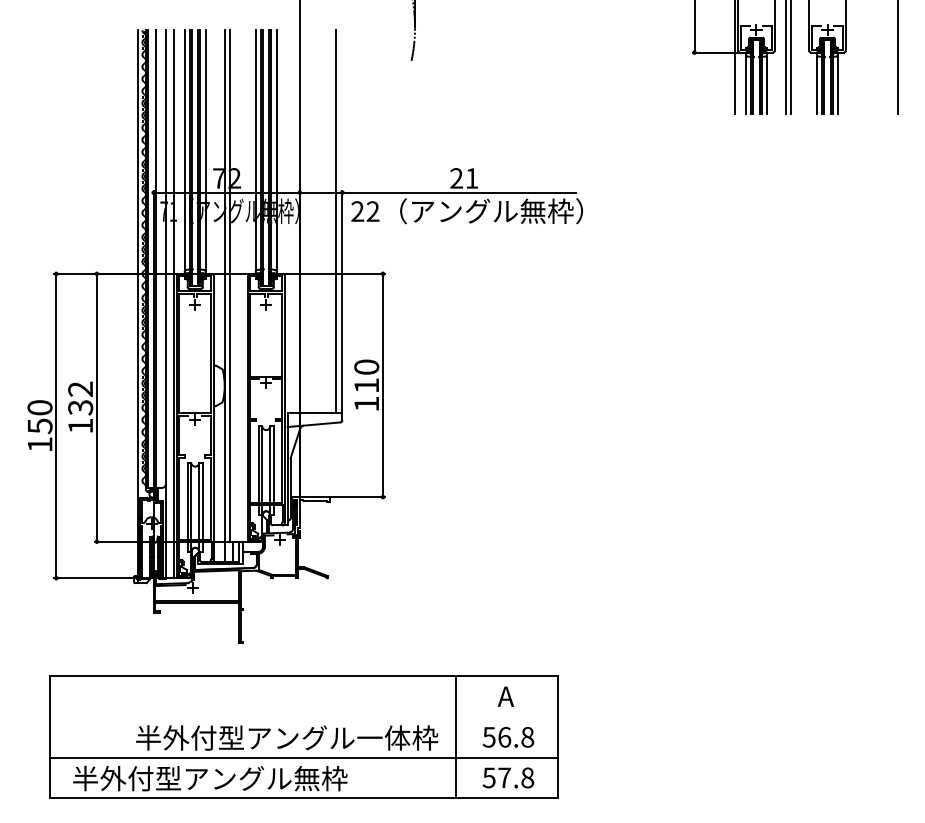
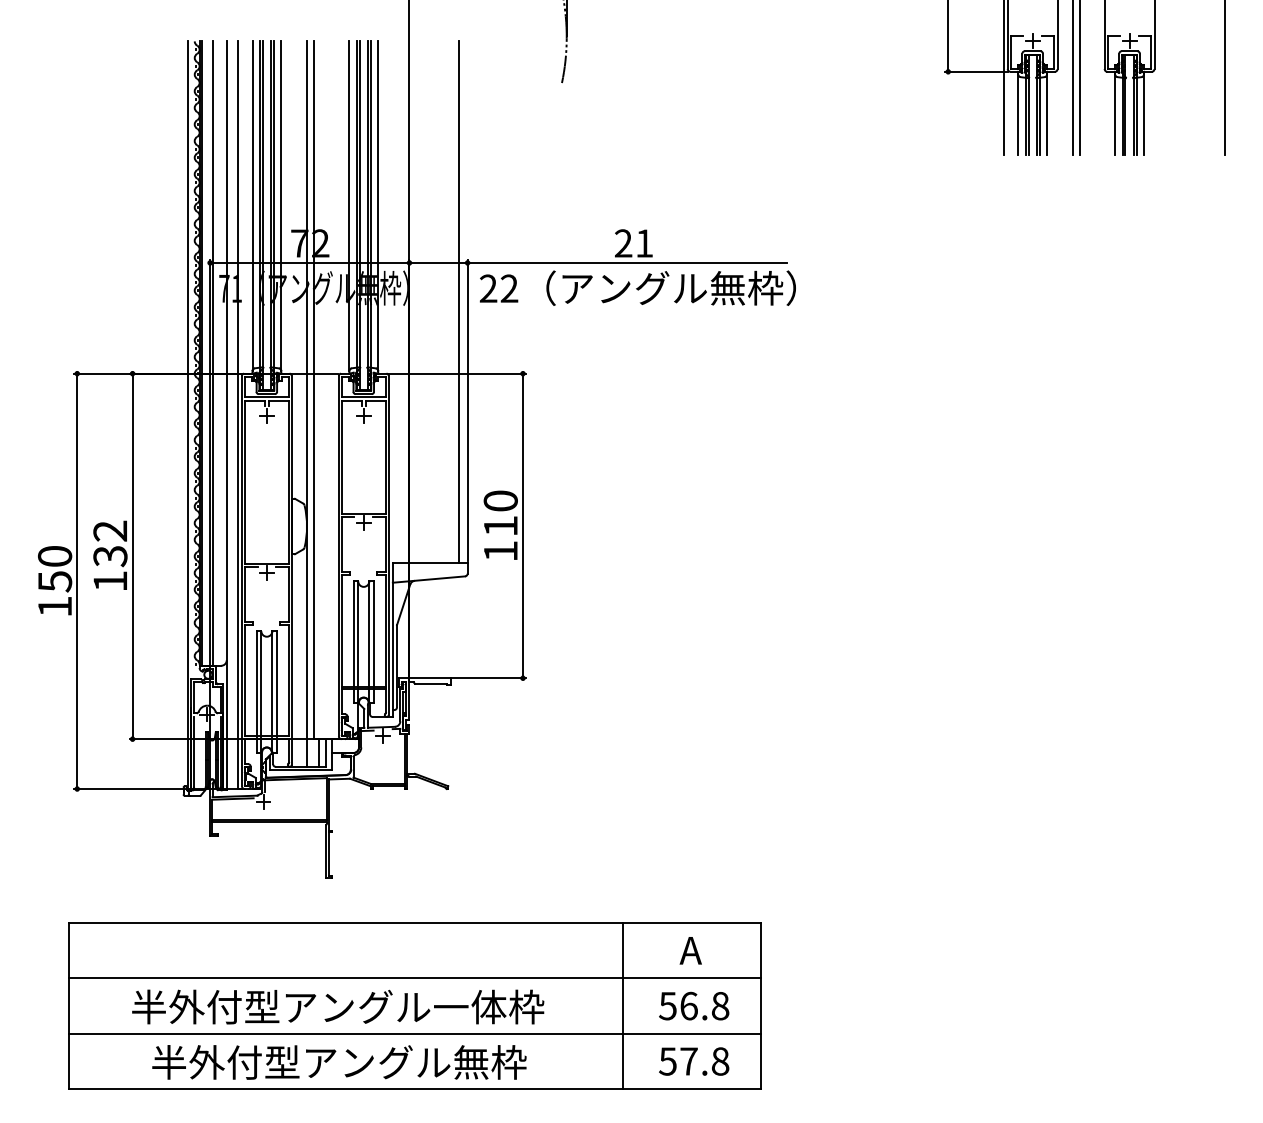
line: (304, 717) -> (415, 978), added
text: (287, 737) -> (338, 1006), moved
text: (210, 778) -> (339, 1062), moved

